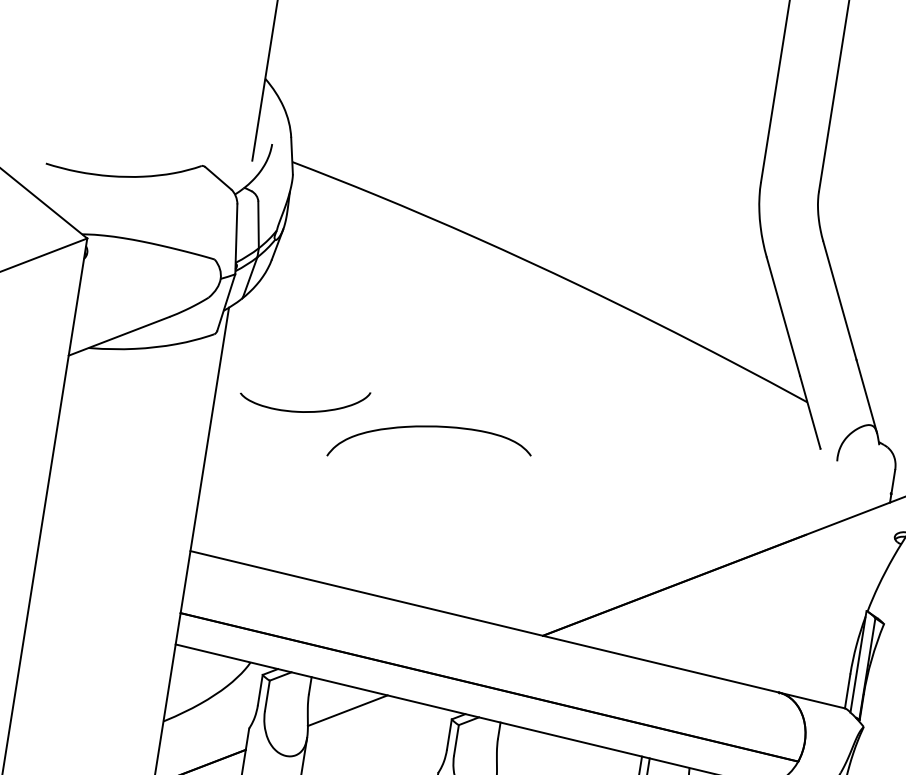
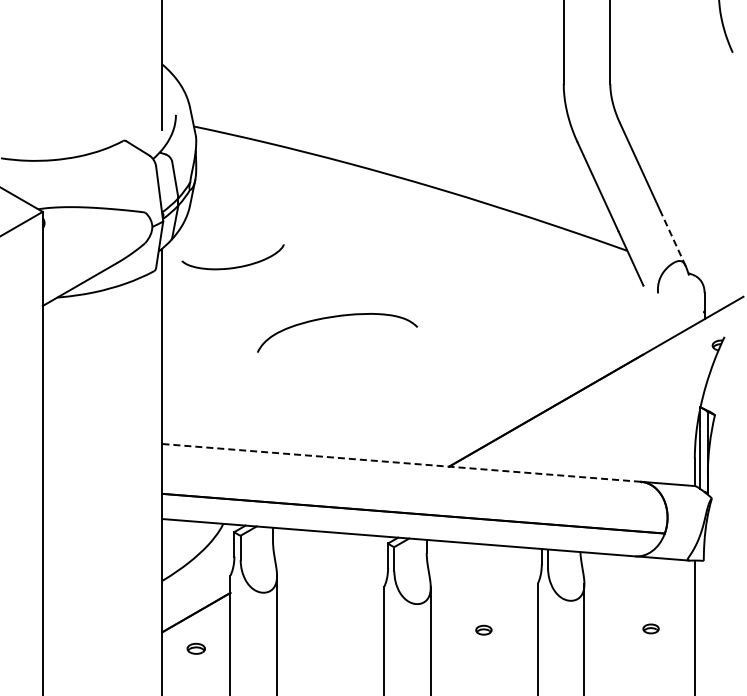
line: (867, 395) -> (673, 238), solid -> dashed
curve: (305, 410) -> (235, 266), moved
line: (485, 621) -> (402, 462), solid -> dashed
line: (347, 710) -> (305, 549), removed

